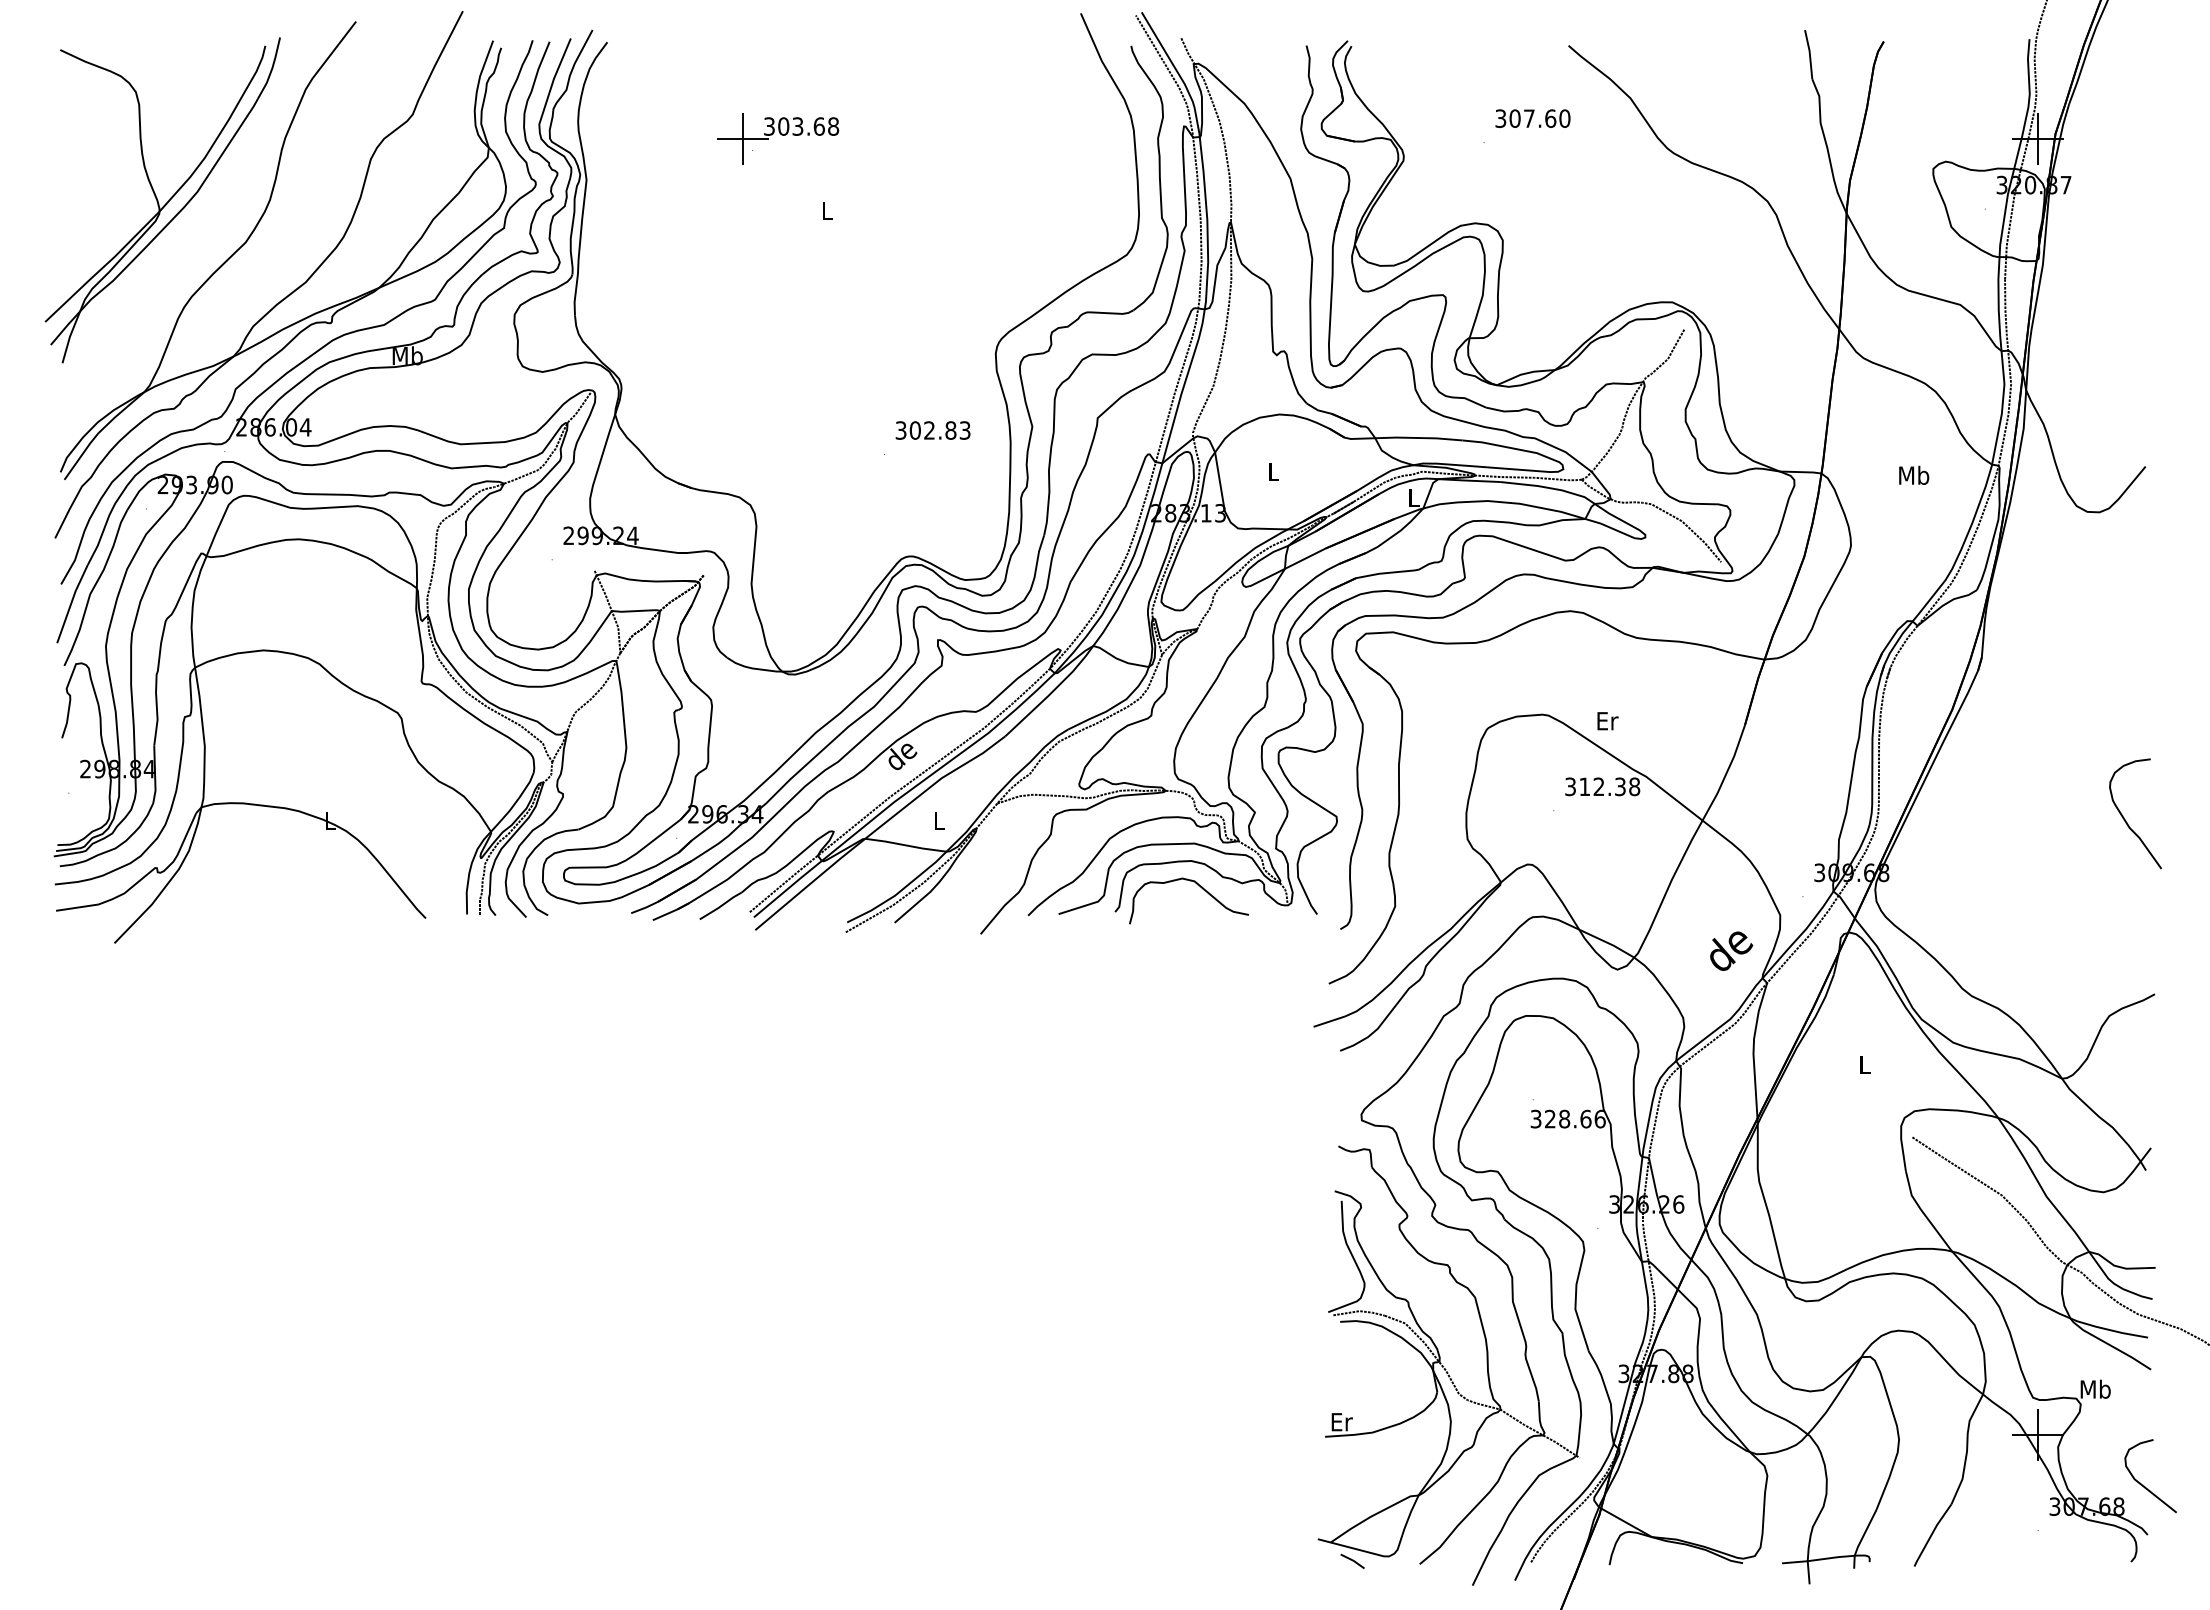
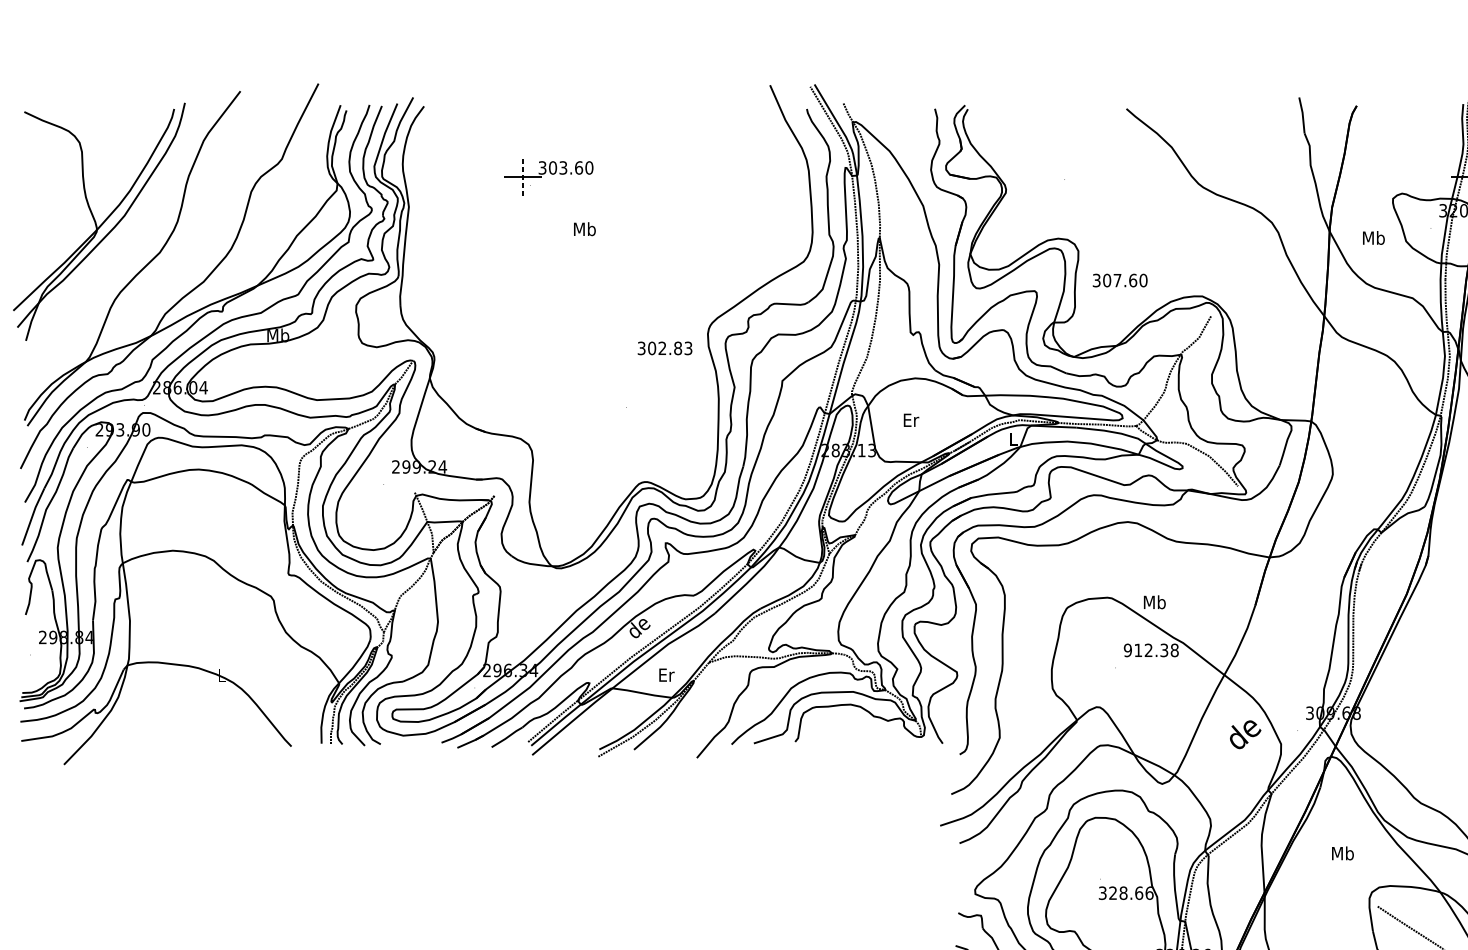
text: (1532, 118) -> (1119, 280), moved
text: (833, 126) -> (589, 167), 303.68 -> 303.60
line: (742, 139) -> (522, 177), solid -> dashed
text: (827, 209) -> (584, 228), L -> Mb
text: (932, 430) -> (664, 348), moved
text: (1273, 471) -> (910, 420), L -> Er
text: (1914, 474) -> (1374, 237), moved
text: (1607, 720) -> (1154, 601), Er -> Mb
text: (1570, 786) -> (1127, 650), 312.38 -> 912.38
text: (939, 820) -> (666, 675), L -> Er
curve: (1197, 885) -> (855, 722), removed
text: (1731, 950) -> (1245, 734), moved
text: (1864, 1064) -> (1342, 853), L -> Mb

